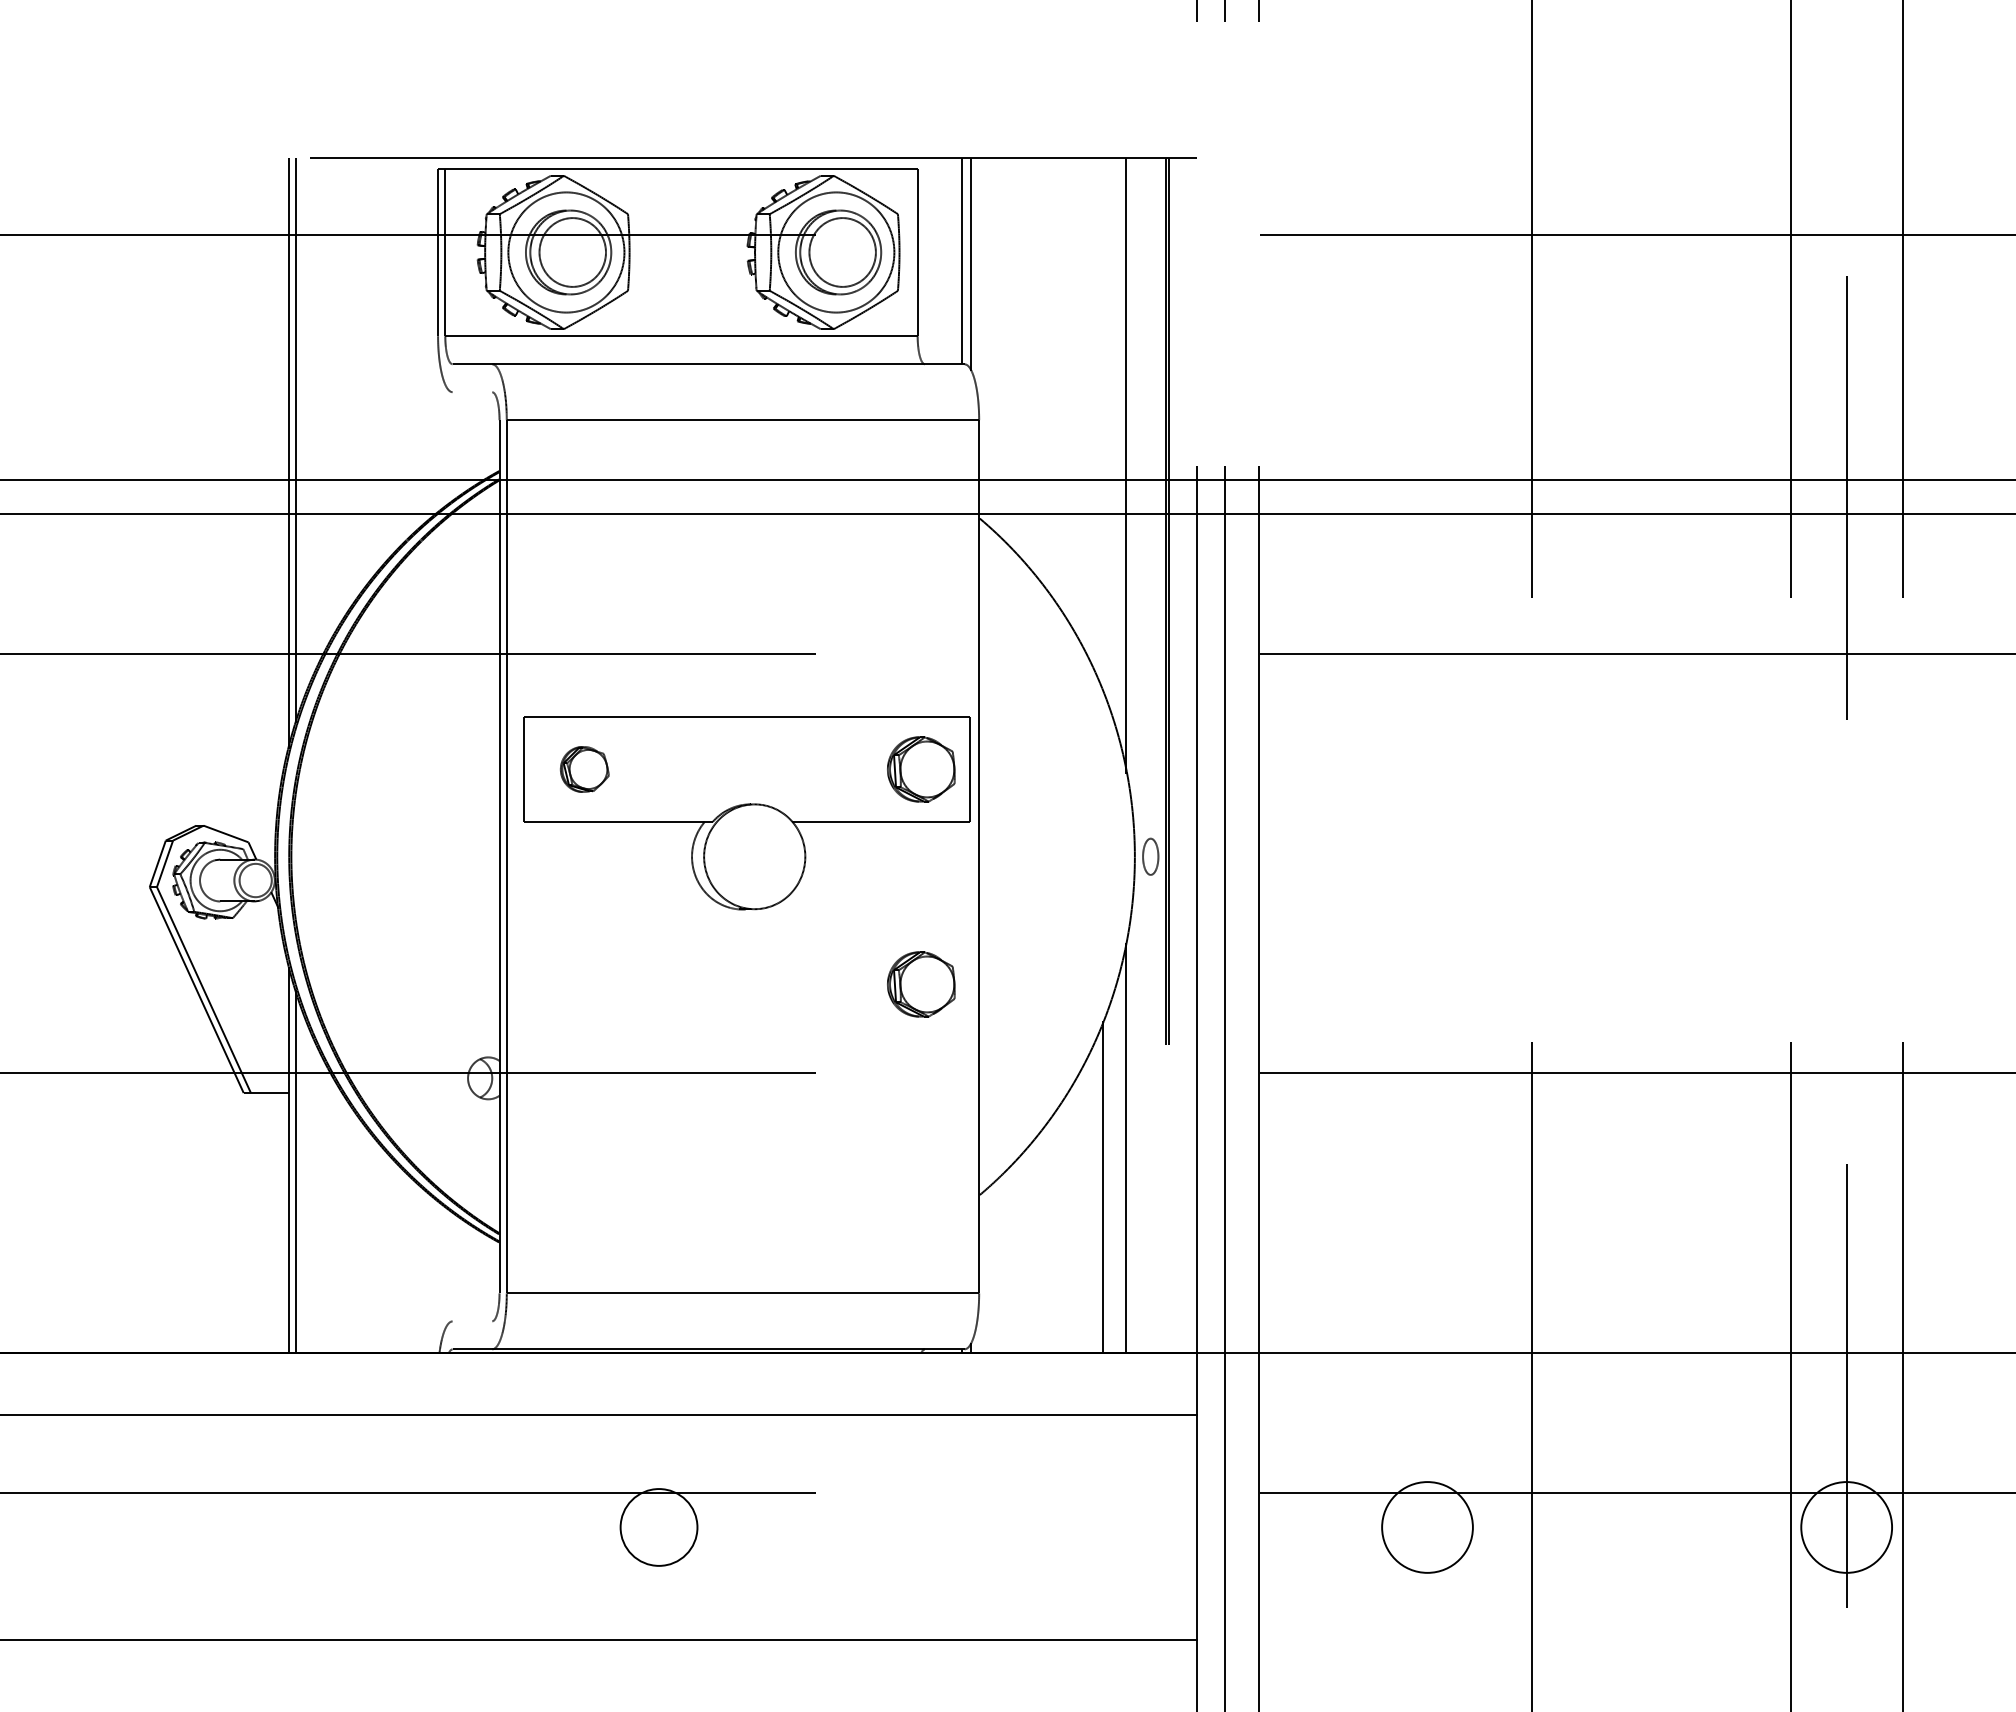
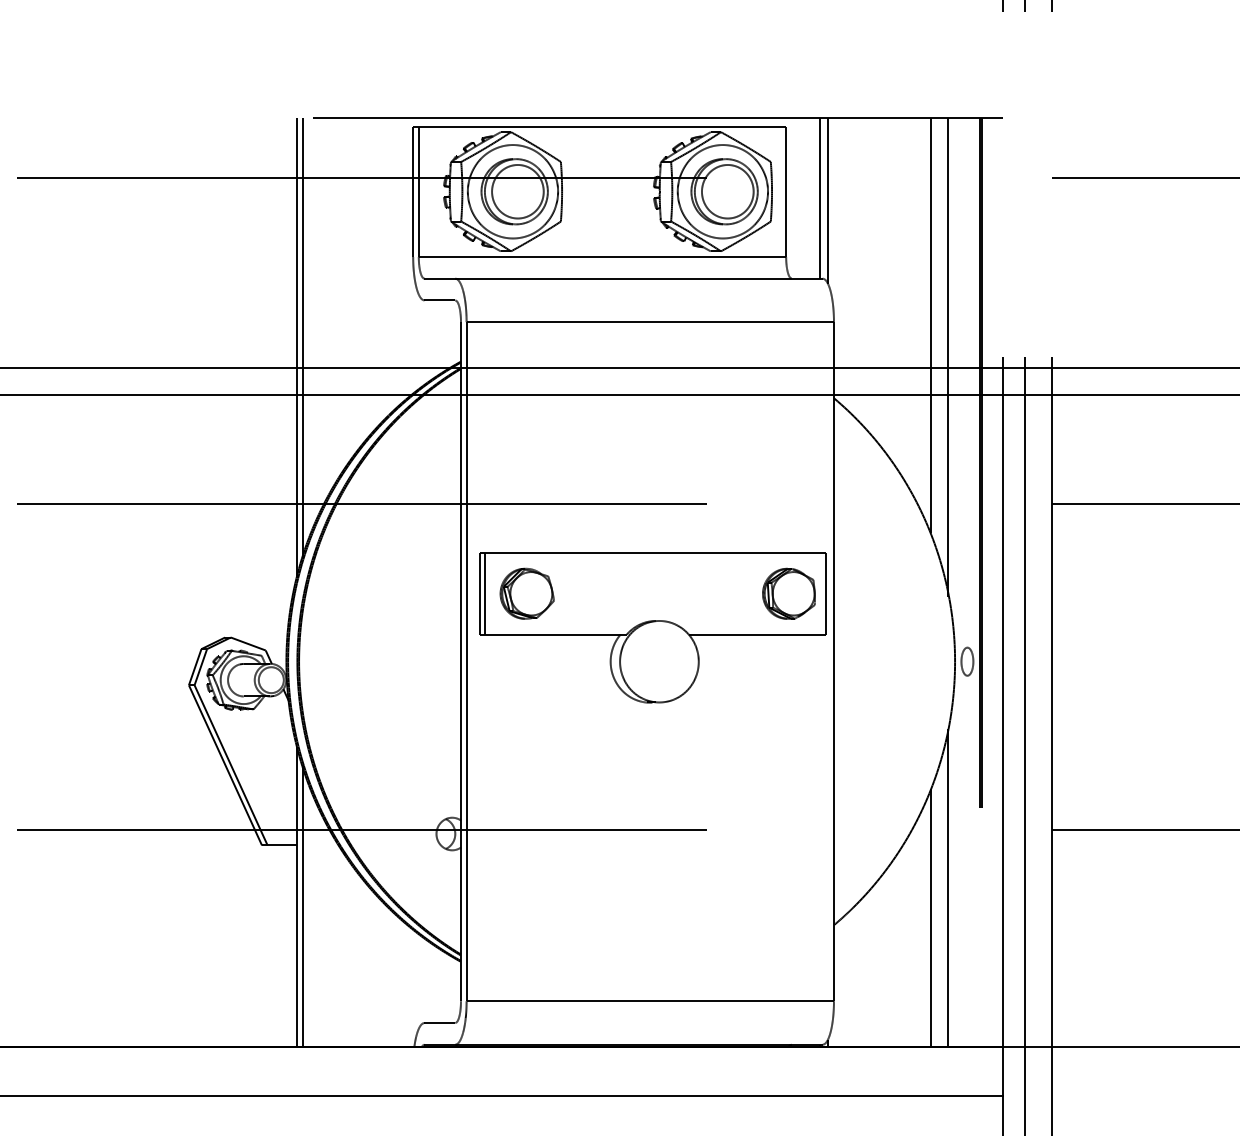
line: (472, 392) -> (439, 300), added
line: (1103, 424) -> (930, 325), added
line: (530, 769) -> (485, 593), added
part: (584, 769) -> (527, 593), size x1.43
part: (921, 984) -> (789, 761), removed
line: (472, 1321) -> (439, 1023), added

